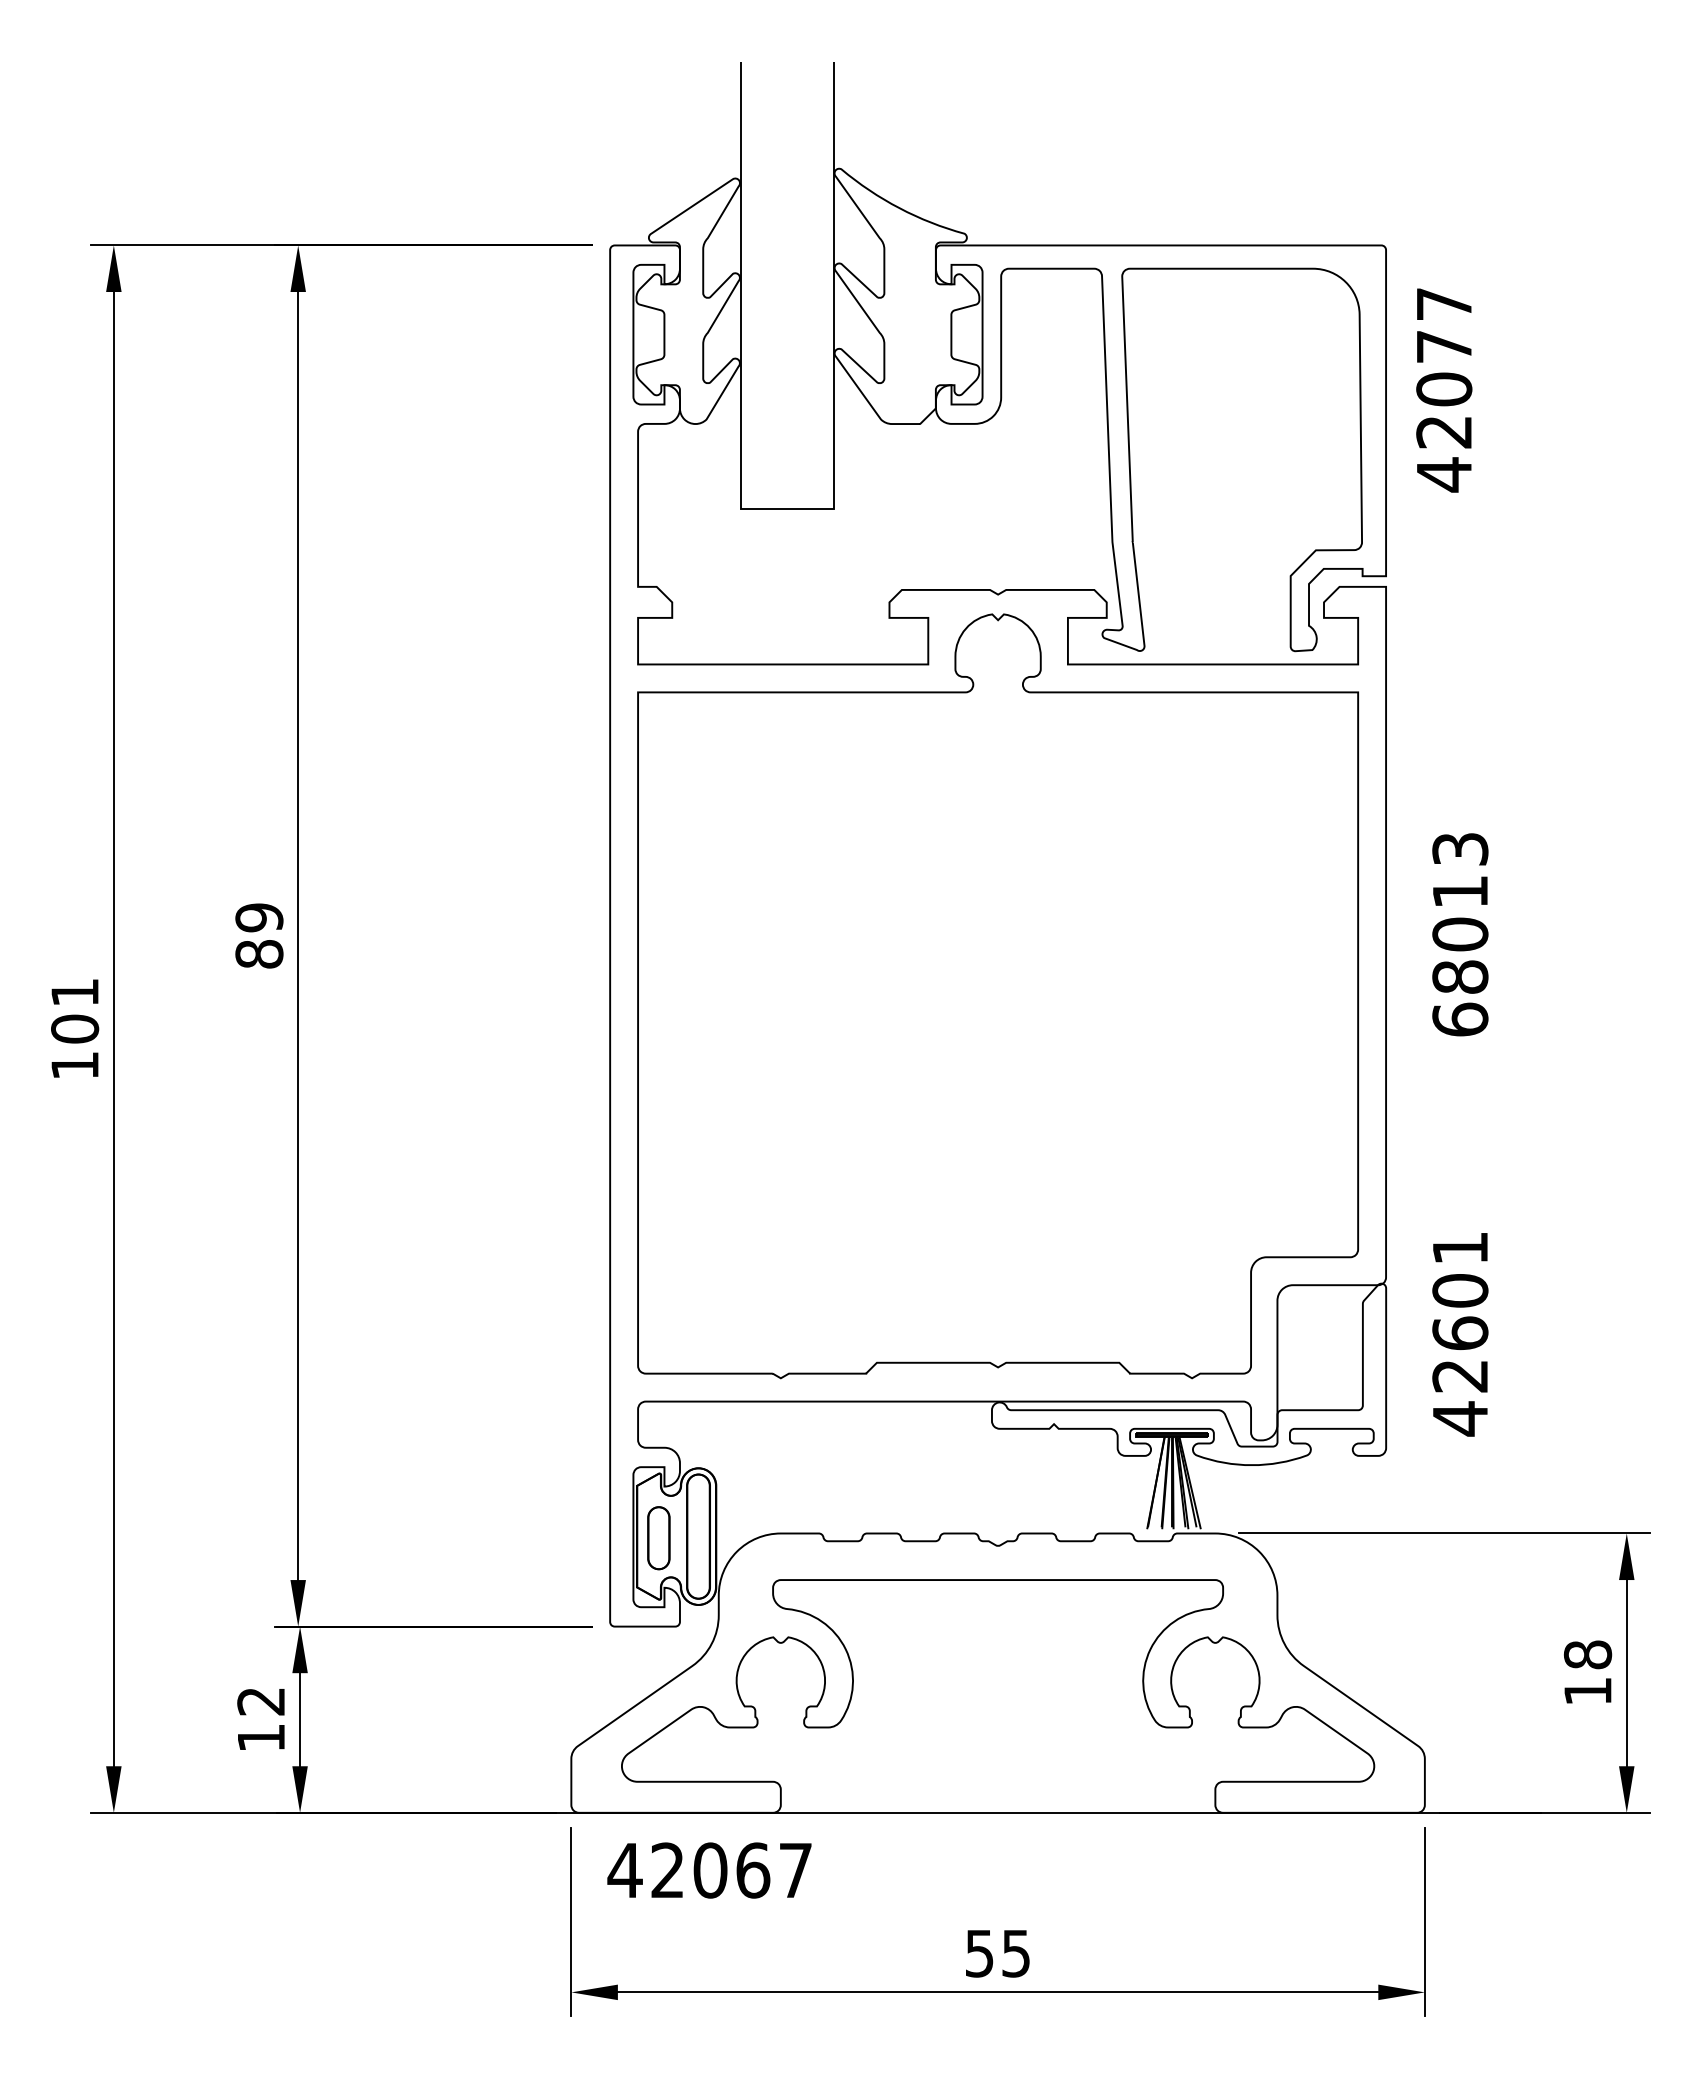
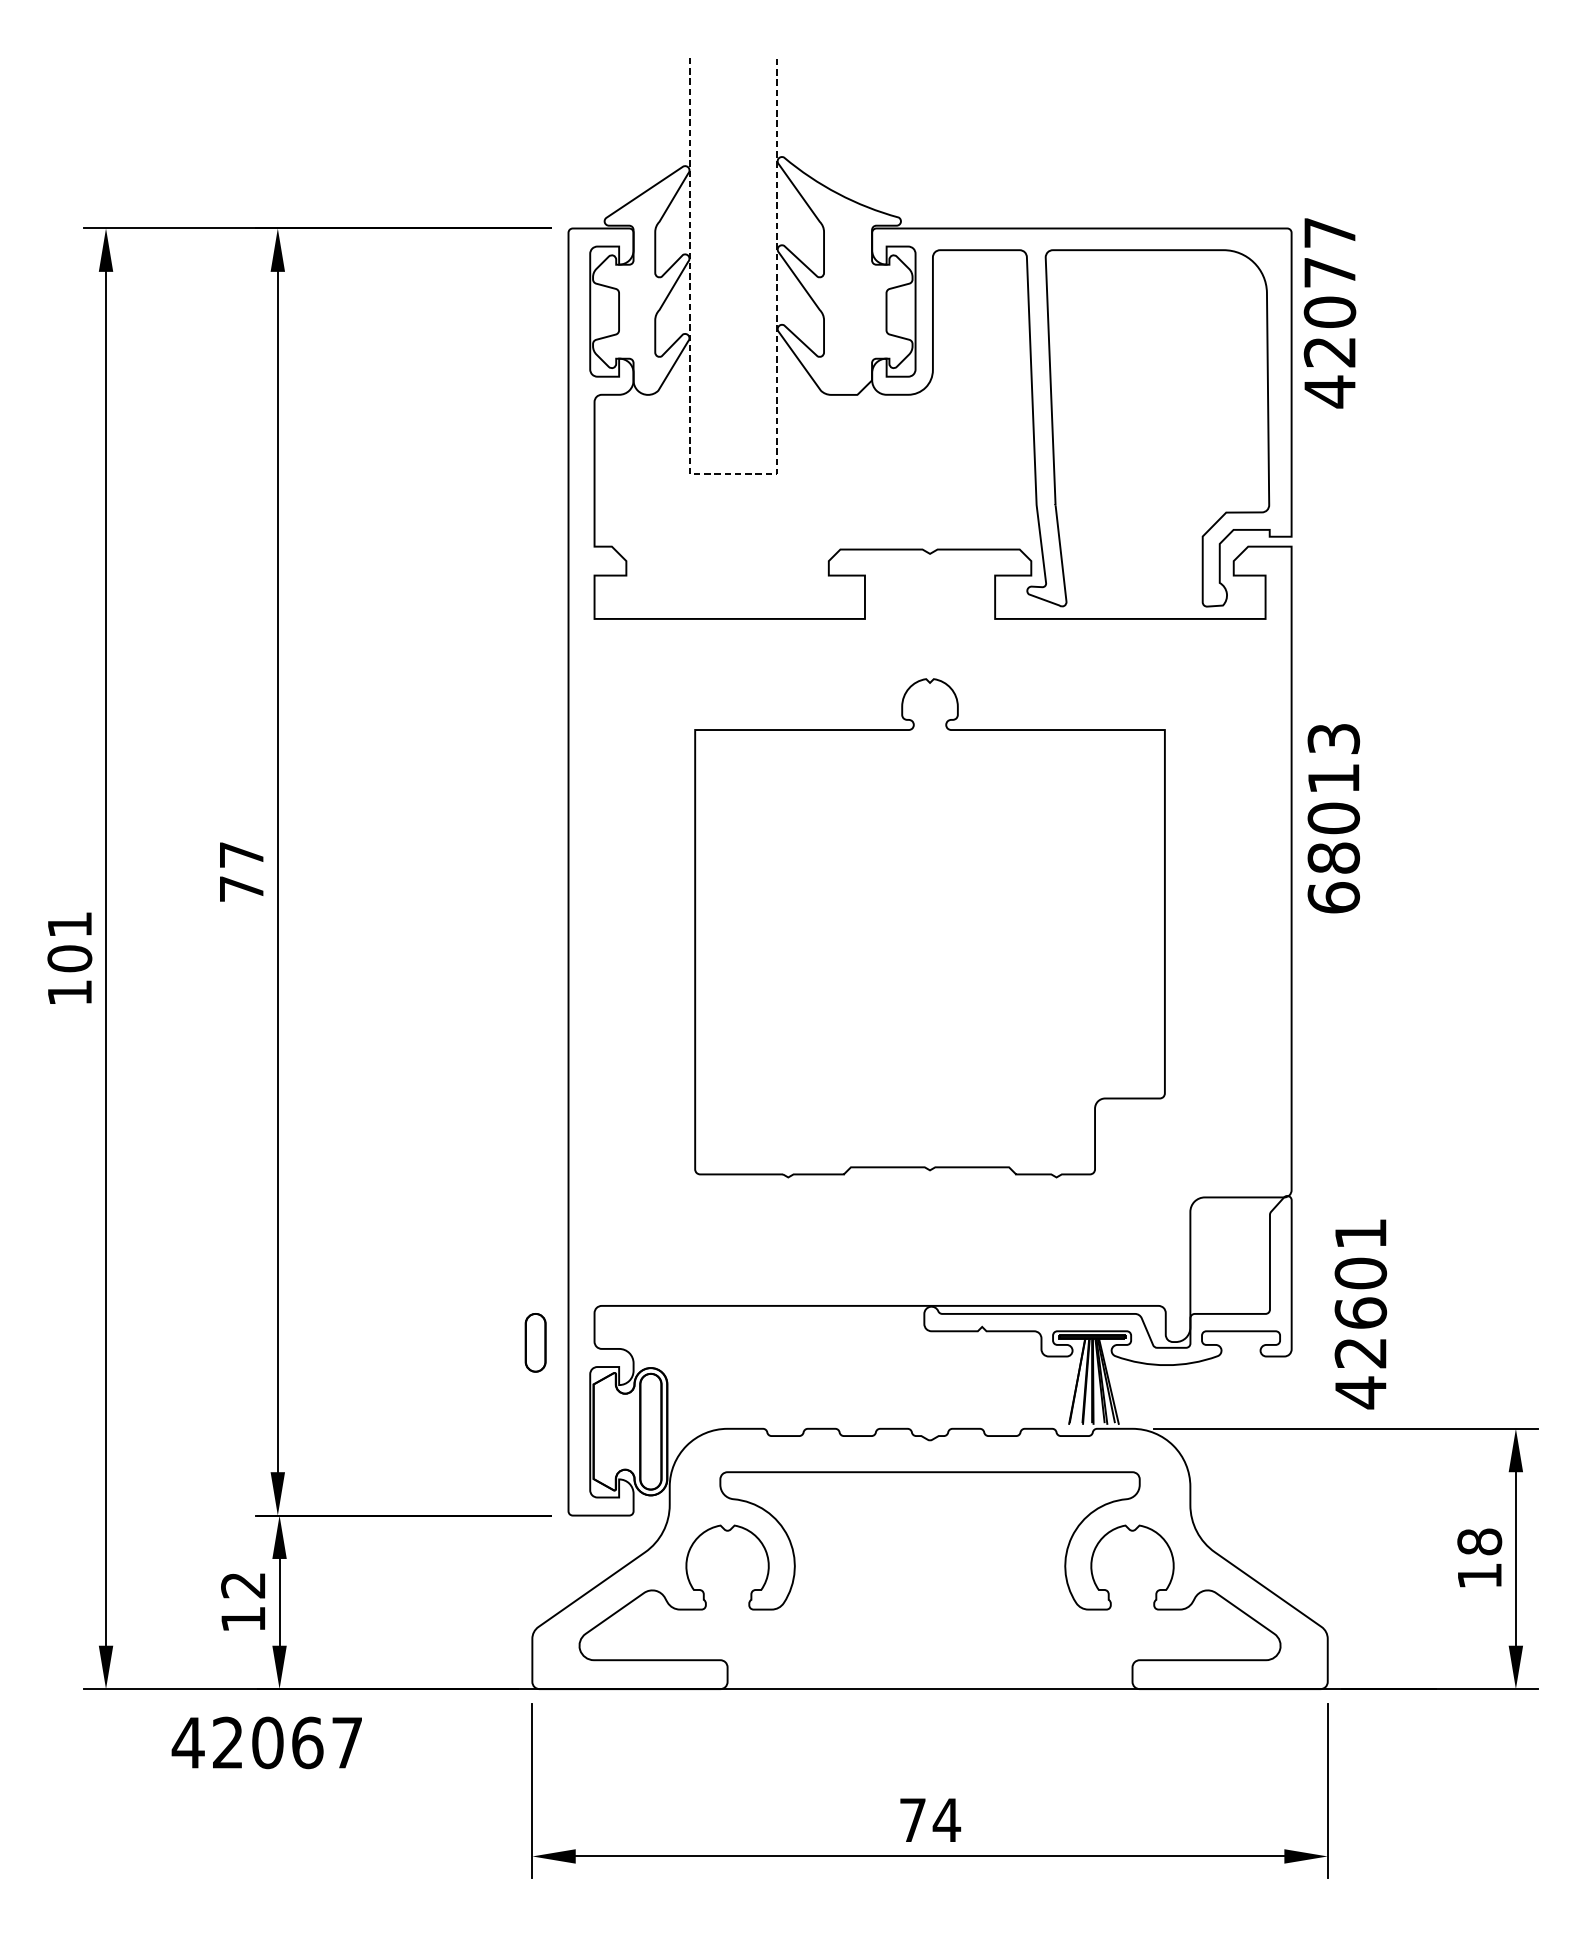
text: (1444, 390) -> (1330, 313), moved
line: (787, 509) -> (733, 474), solid -> dashed
text: (1460, 934) -> (1333, 818), moved
text: (259, 935) -> (241, 871), 89 -> 77
part: (997, 996) -> (929, 928), size x0.7
text: (1460, 1334) -> (1360, 1314), moved
part: (658, 1538) -> (535, 1343), moved
text: (709, 1870) -> (266, 1742), moved
text: (998, 1953) -> (930, 1820), 55 -> 74

